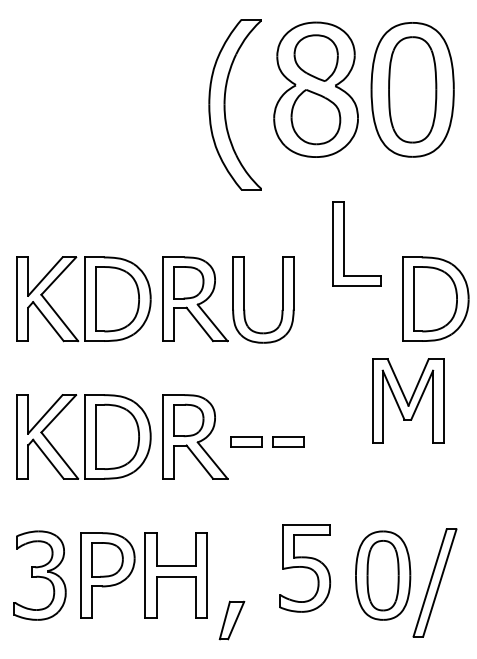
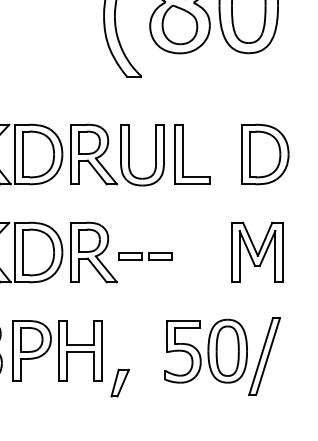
part: (344, 243) -> (183, 154), moved
part: (408, 400) -> (257, 252), moved
part: (305, 568) -> (183, 351), moved

